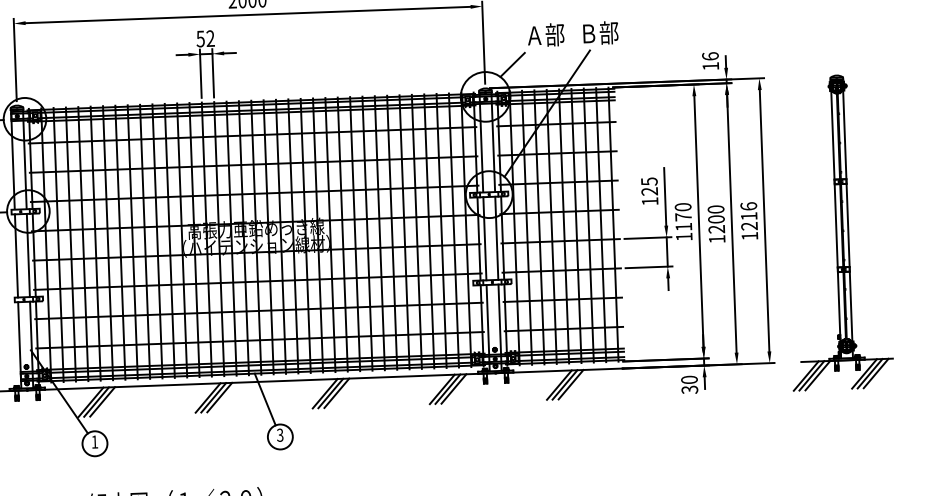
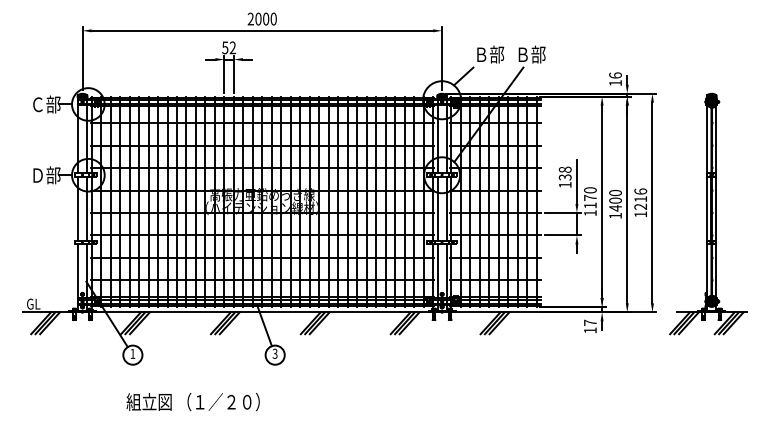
text: (534, 35) -> (481, 54), Ａ部 -> Ｂ部
text: (648, 186) -> (564, 173), 125 -> 138
text: (716, 229) -> (615, 208), 1200 -> 1400
text: (689, 384) -> (590, 326), 30 -> 17

